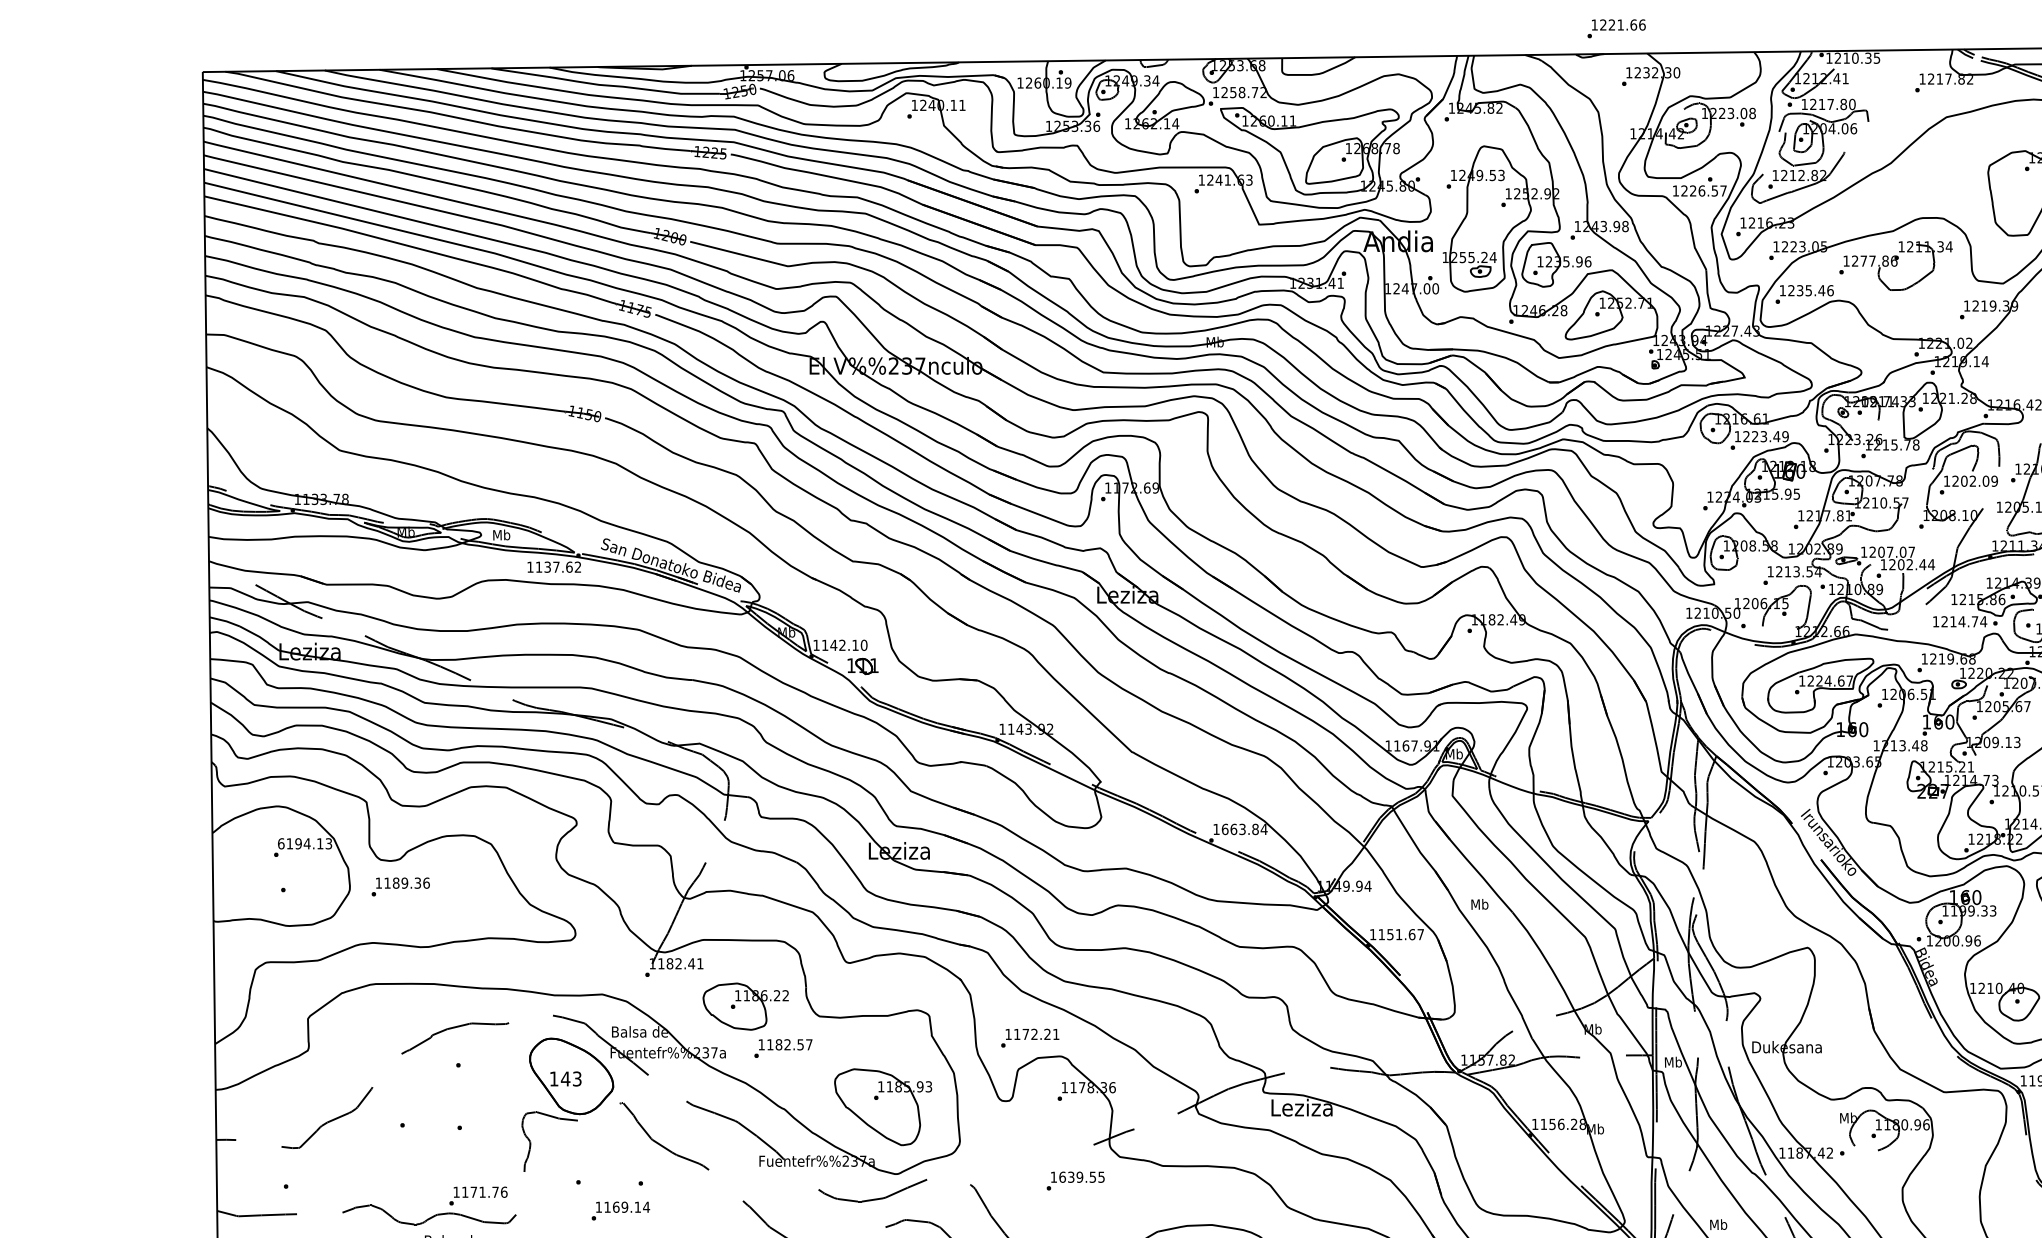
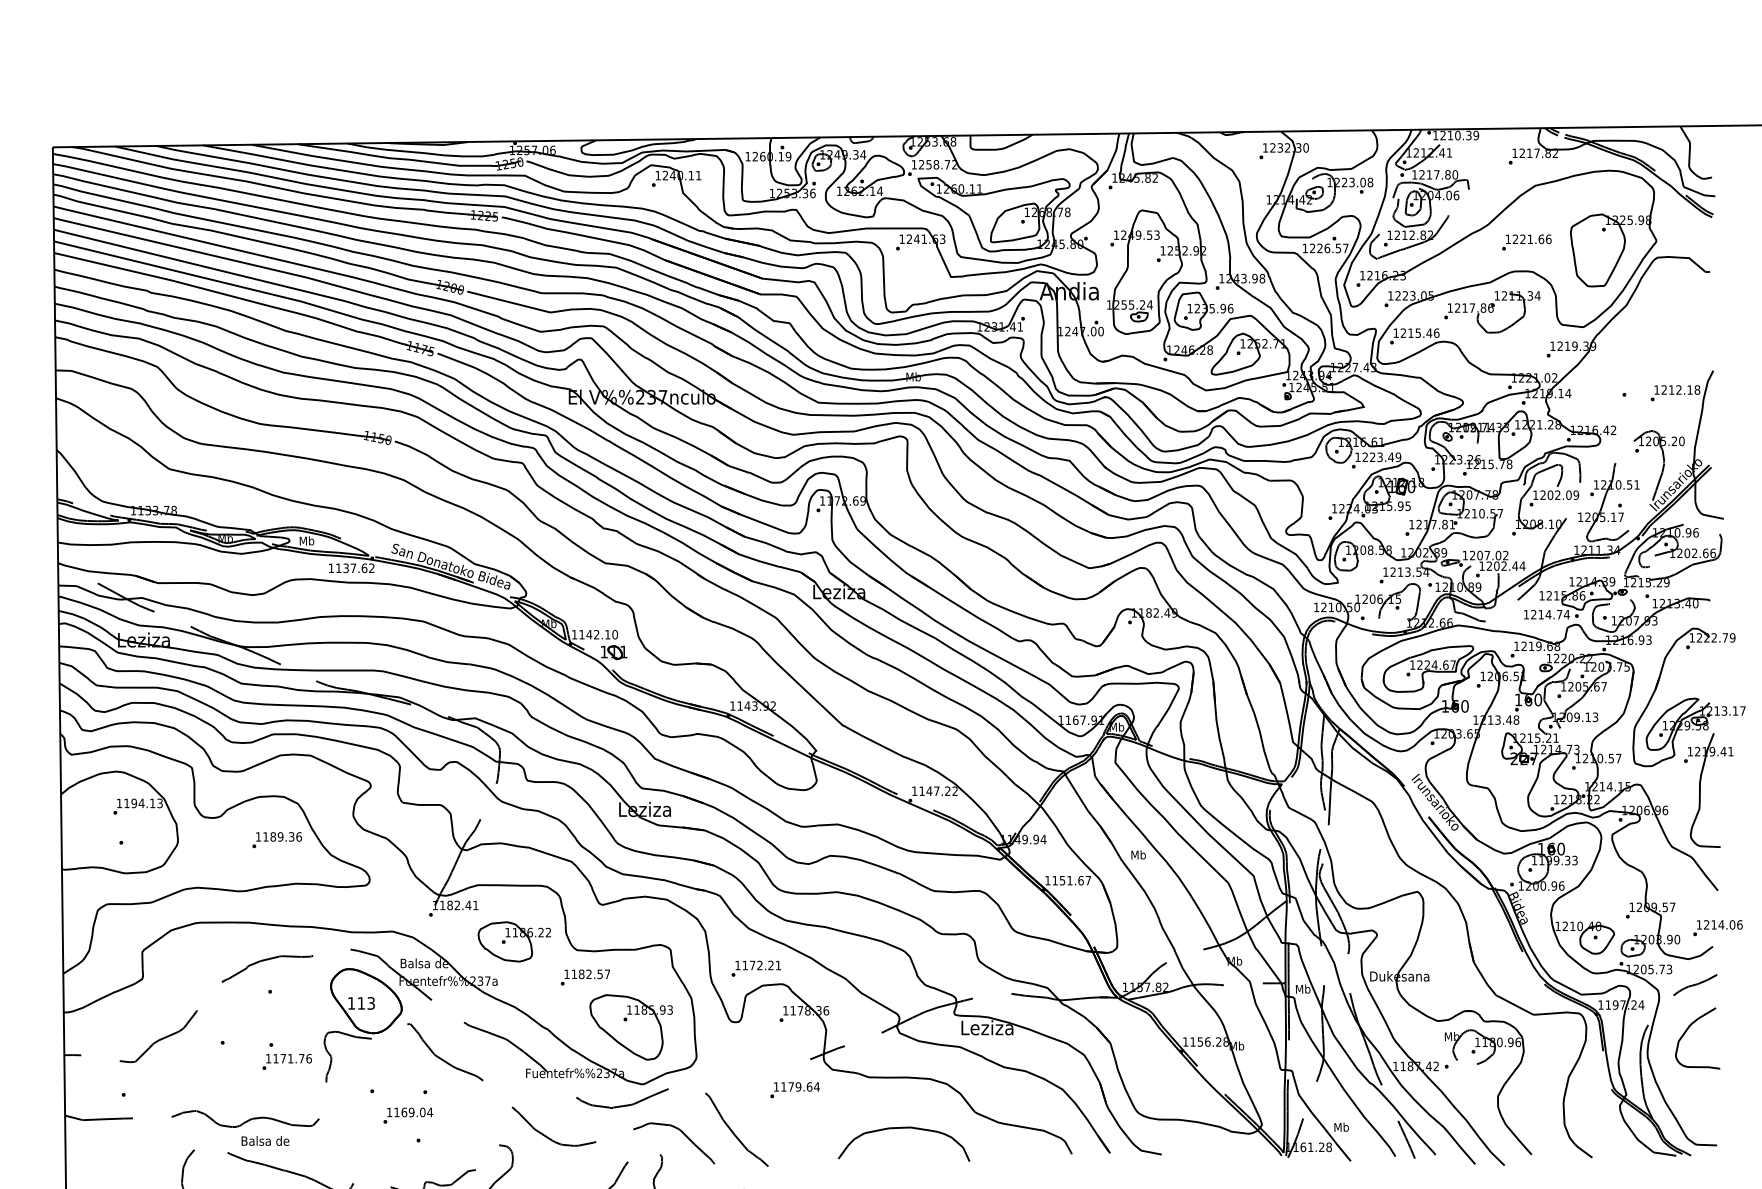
text: (1616, 28) -> (1526, 242), moved
text: (1877, 56) -> (1476, 134), 1210.35 -> 1210.39
text: (1863, 260) -> (1464, 307), 1277.86 -> 1217.86
text: (1799, 289) -> (1410, 332), 1235.46 -> 1215.46
text: (1911, 552) -> (1505, 555), 1207.07 -> 1207.02
text: (1244, 828) -> (938, 790), 1663.84 -> 1147.22
text: (281, 843) -> (119, 803), 6194.13 -> 1194.13
text: (399, 887) -> (276, 840), moved
text: (783, 1048) -> (585, 977), moved
text: (565, 1079) -> (361, 1003), 143 -> 113
text: (1082, 1176) -> (800, 1086), 1639.55 -> 1179.64
text: (477, 1195) -> (286, 1061), moved
text: (637, 1207) -> (422, 1112), 1169.14 -> 1169.04

